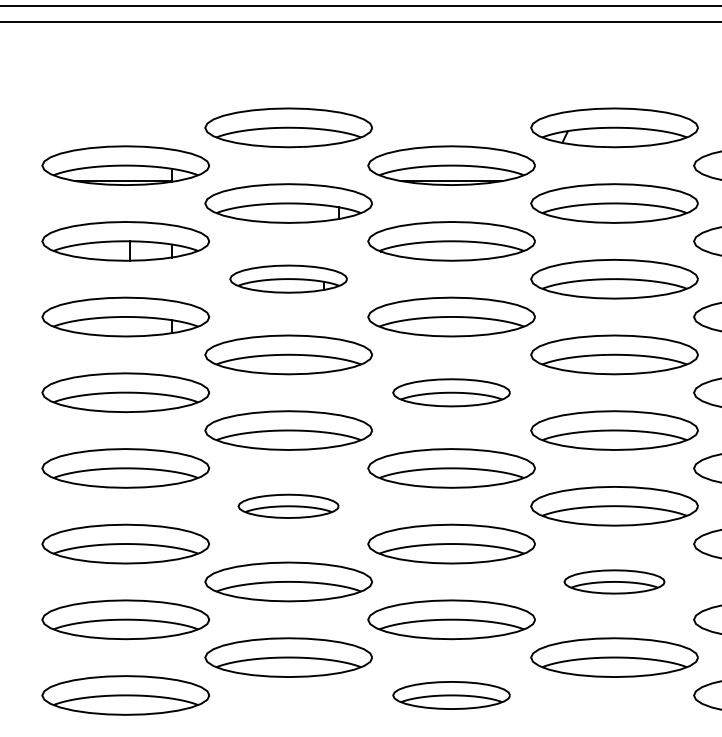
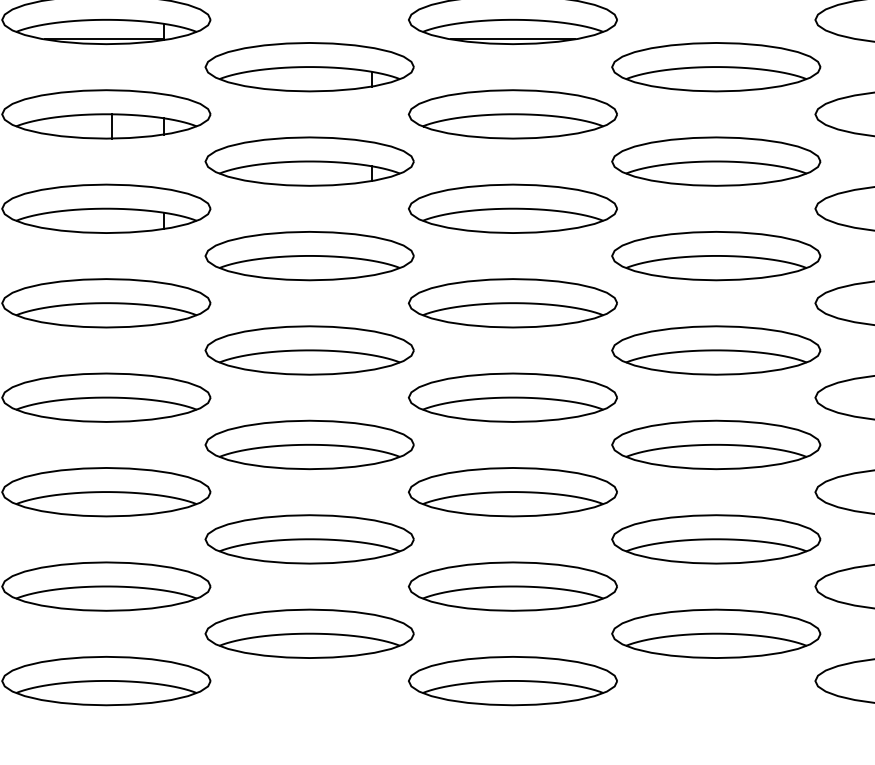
part: (288, 278) -> (309, 160), size x1.43
part: (451, 392) -> (512, 302), size x1.43
part: (288, 506) -> (309, 445), size x1.67
part: (614, 581) -> (716, 538), size x1.67
part: (451, 695) -> (512, 681), size x1.43

